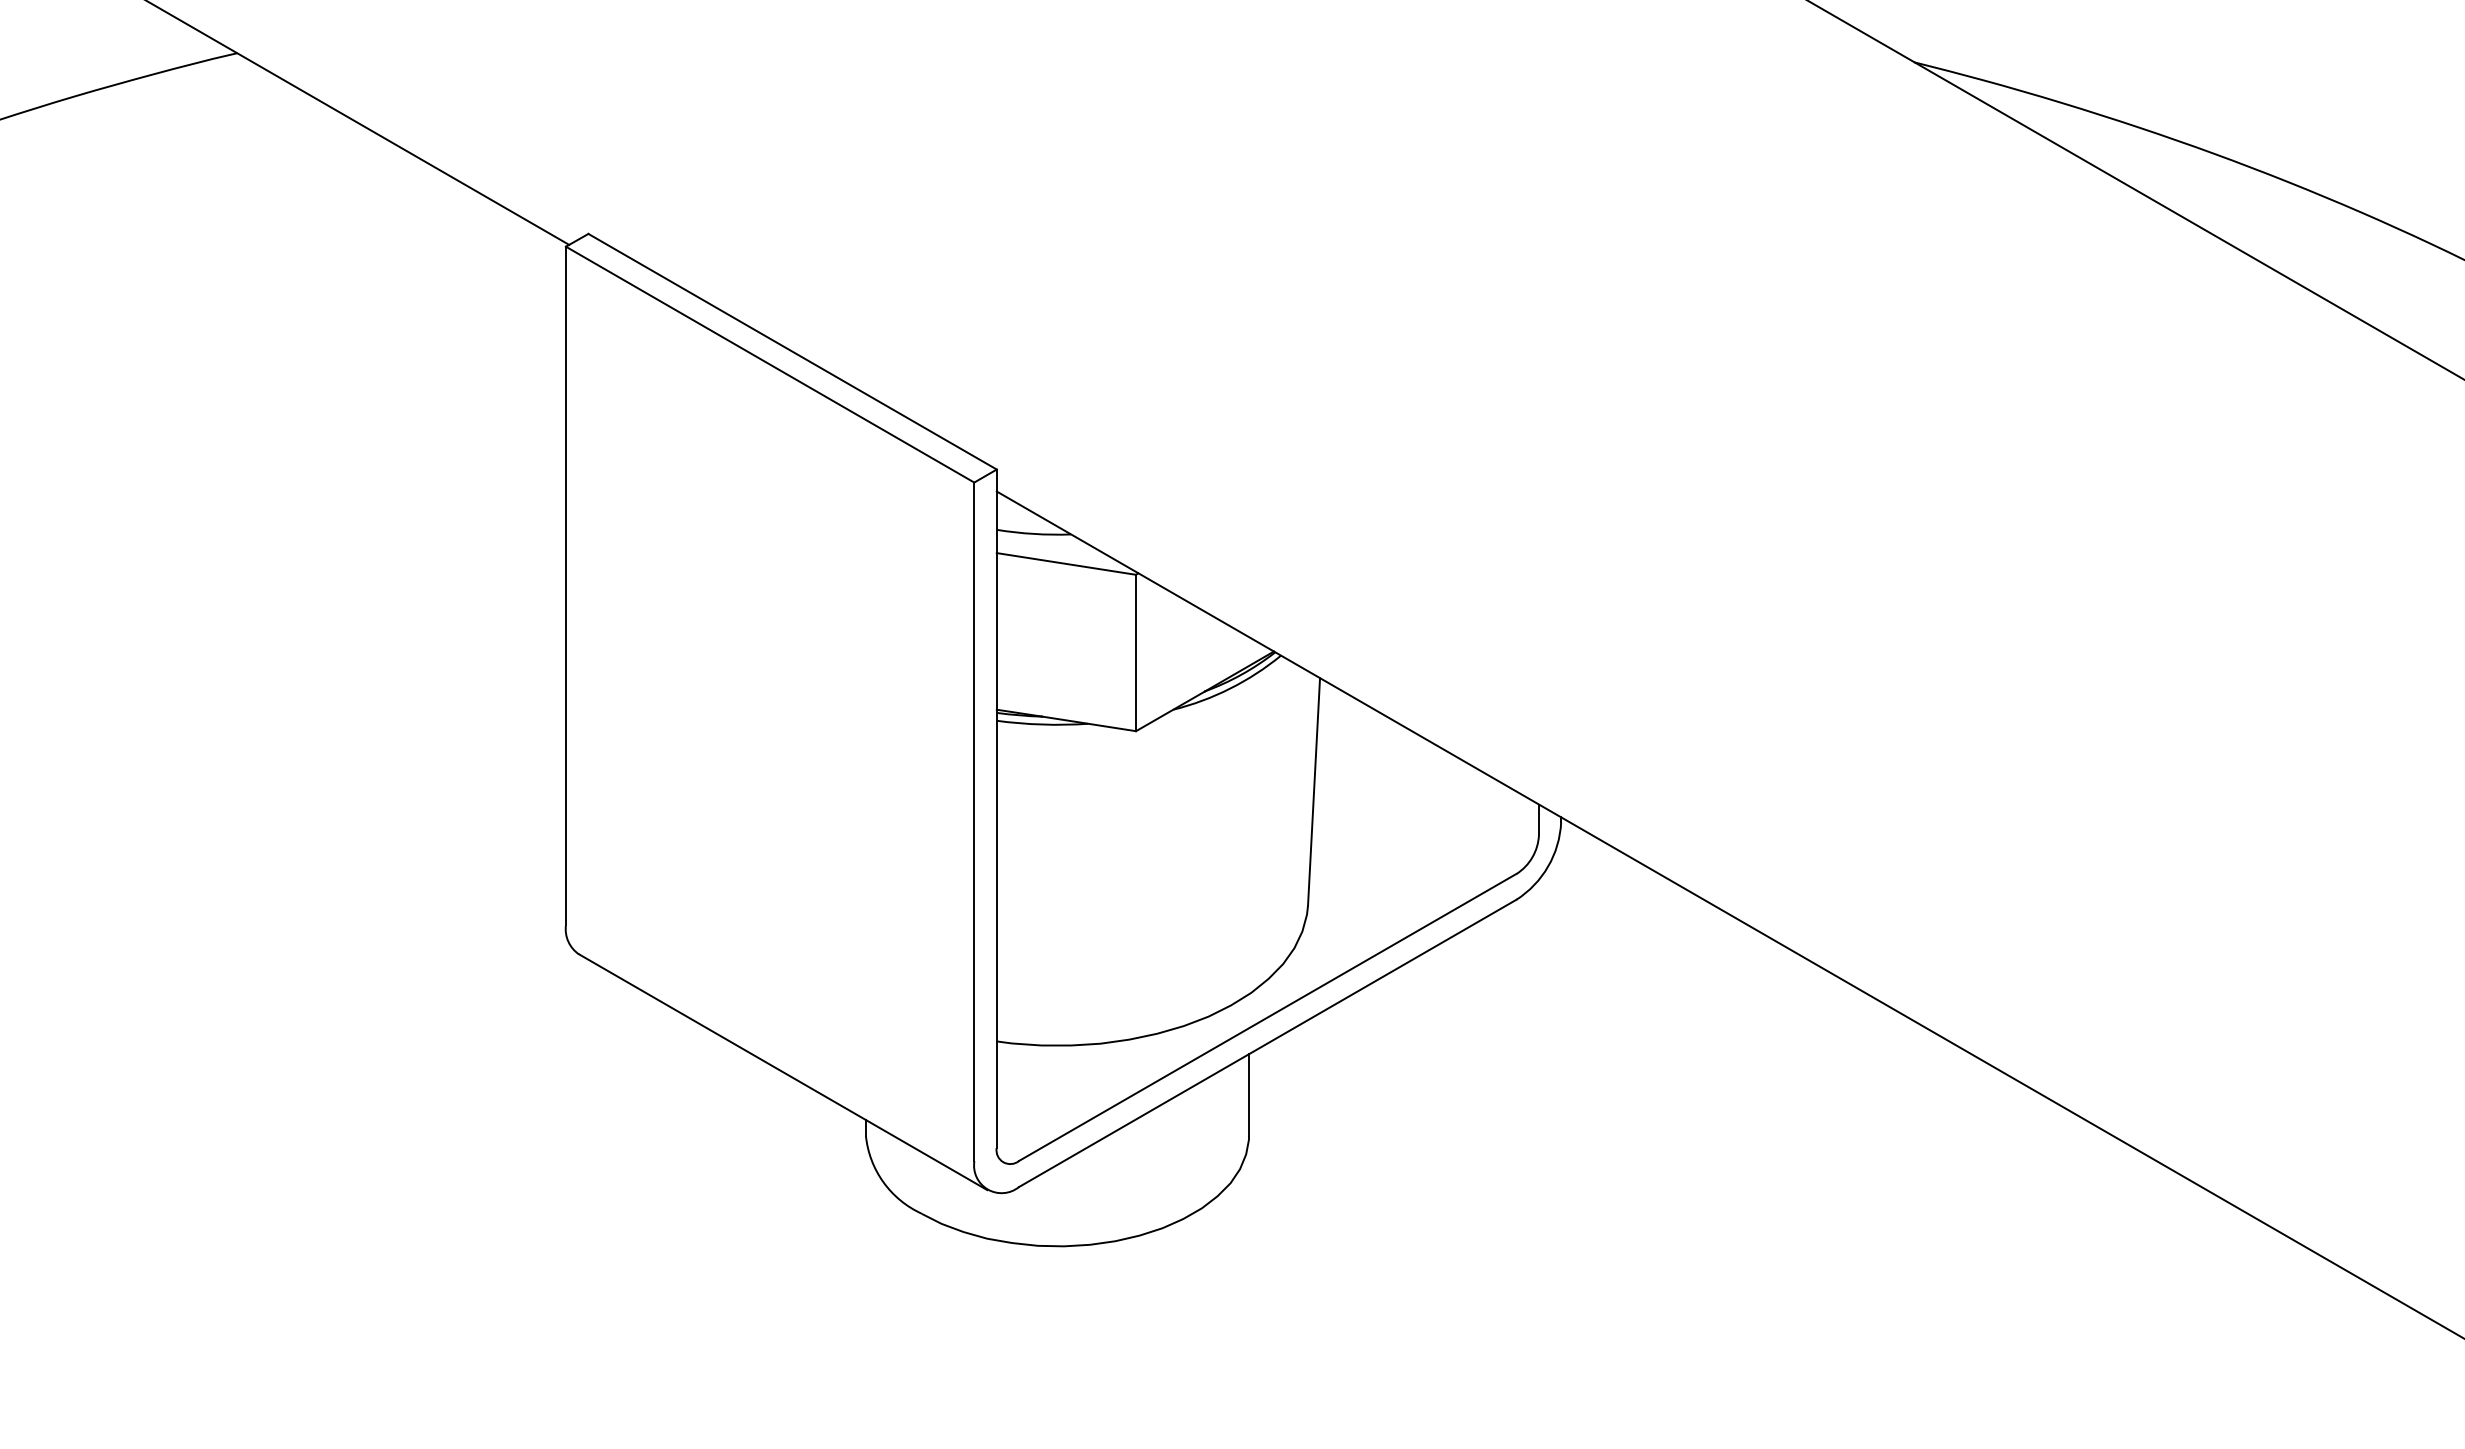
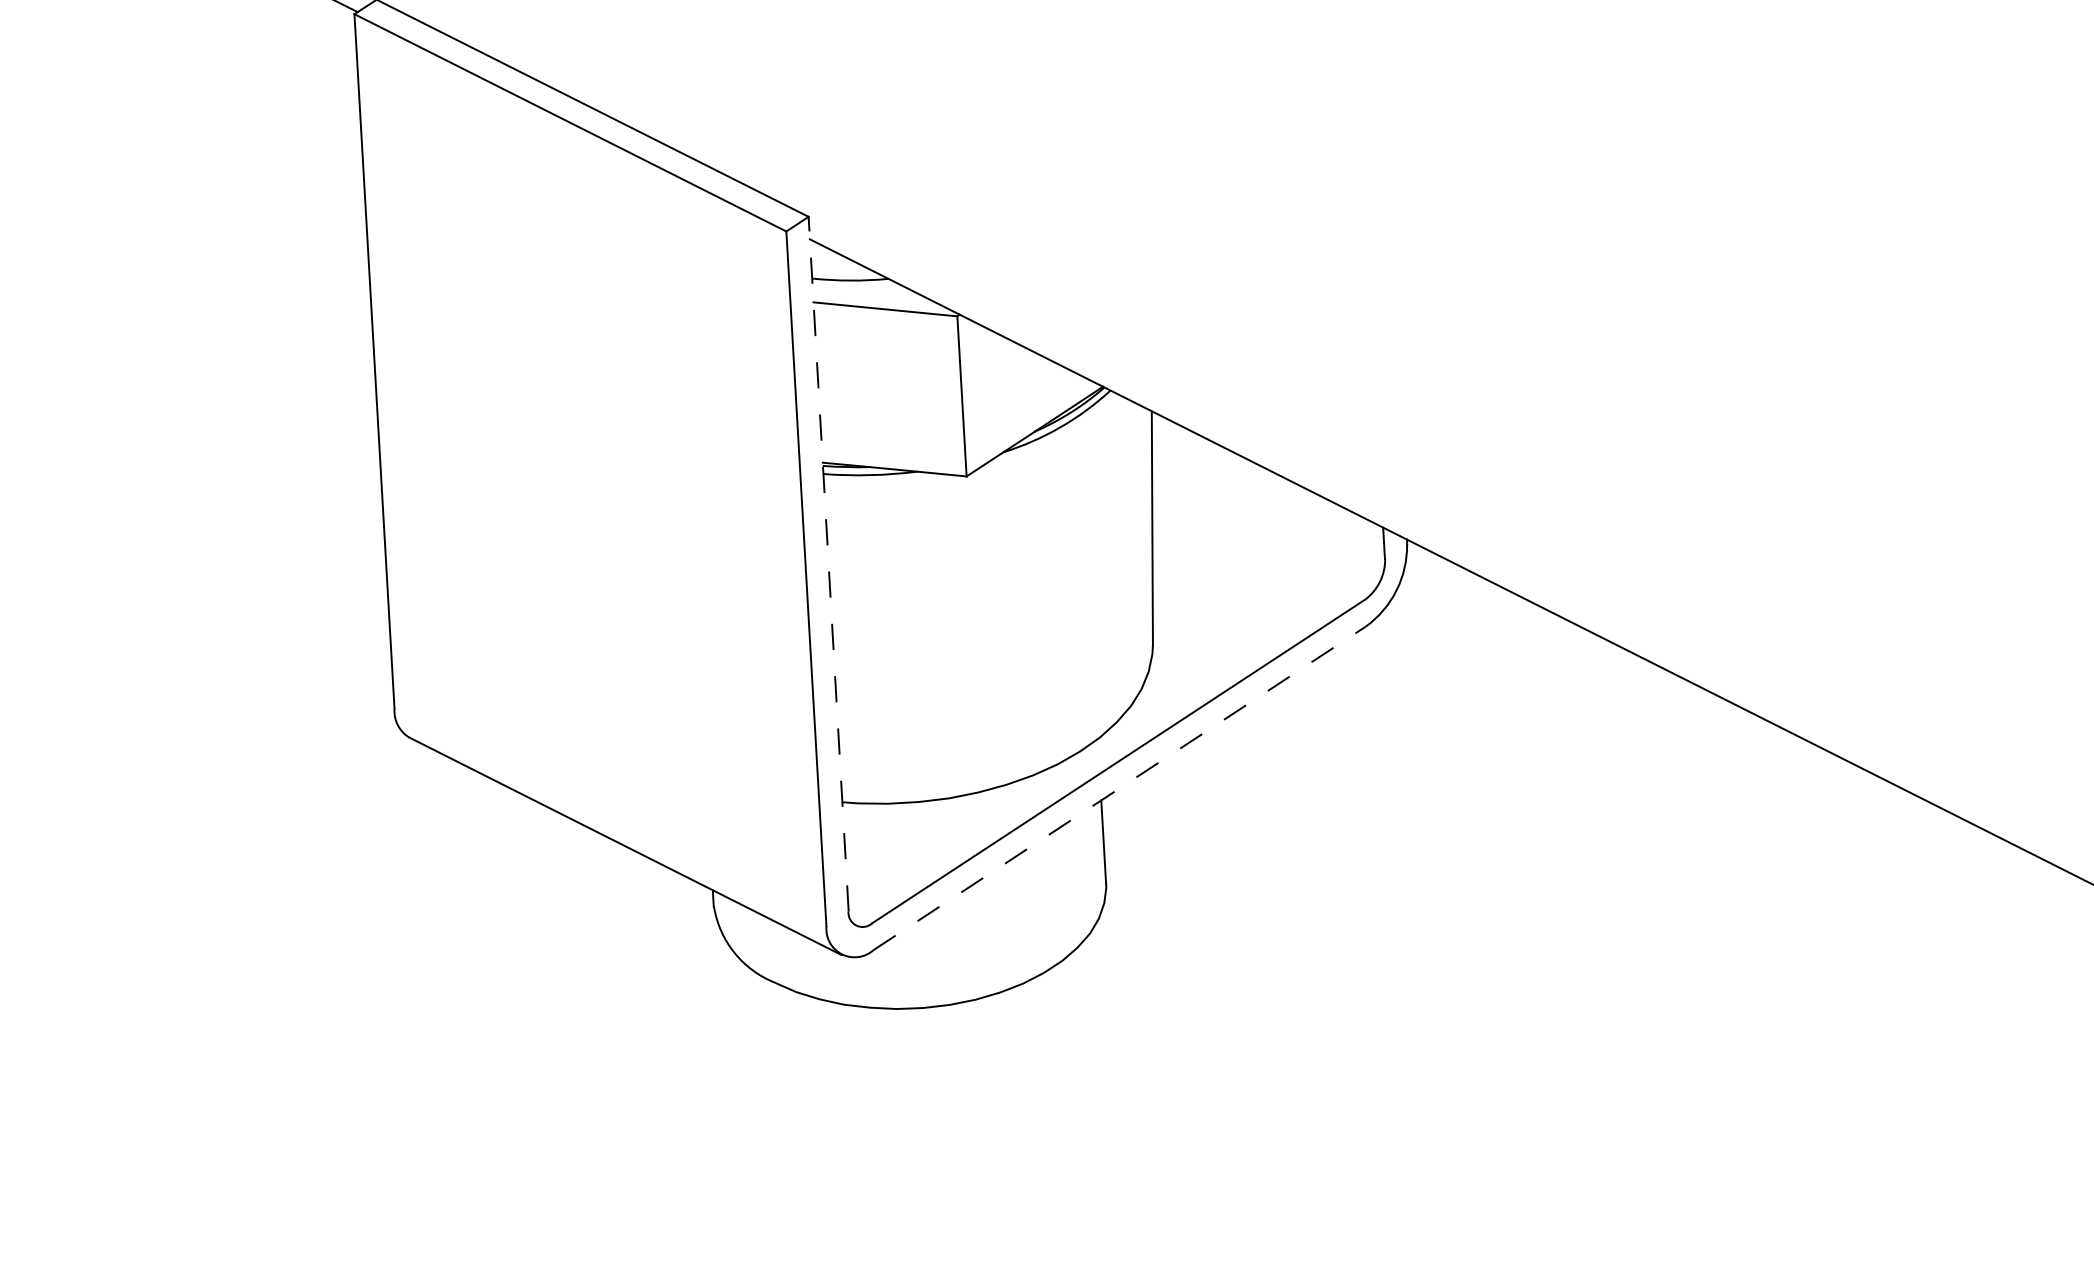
line: (996, 808) -> (828, 563), solid -> dashed
line: (1268, 1043) -> (1120, 788), solid -> dashed

